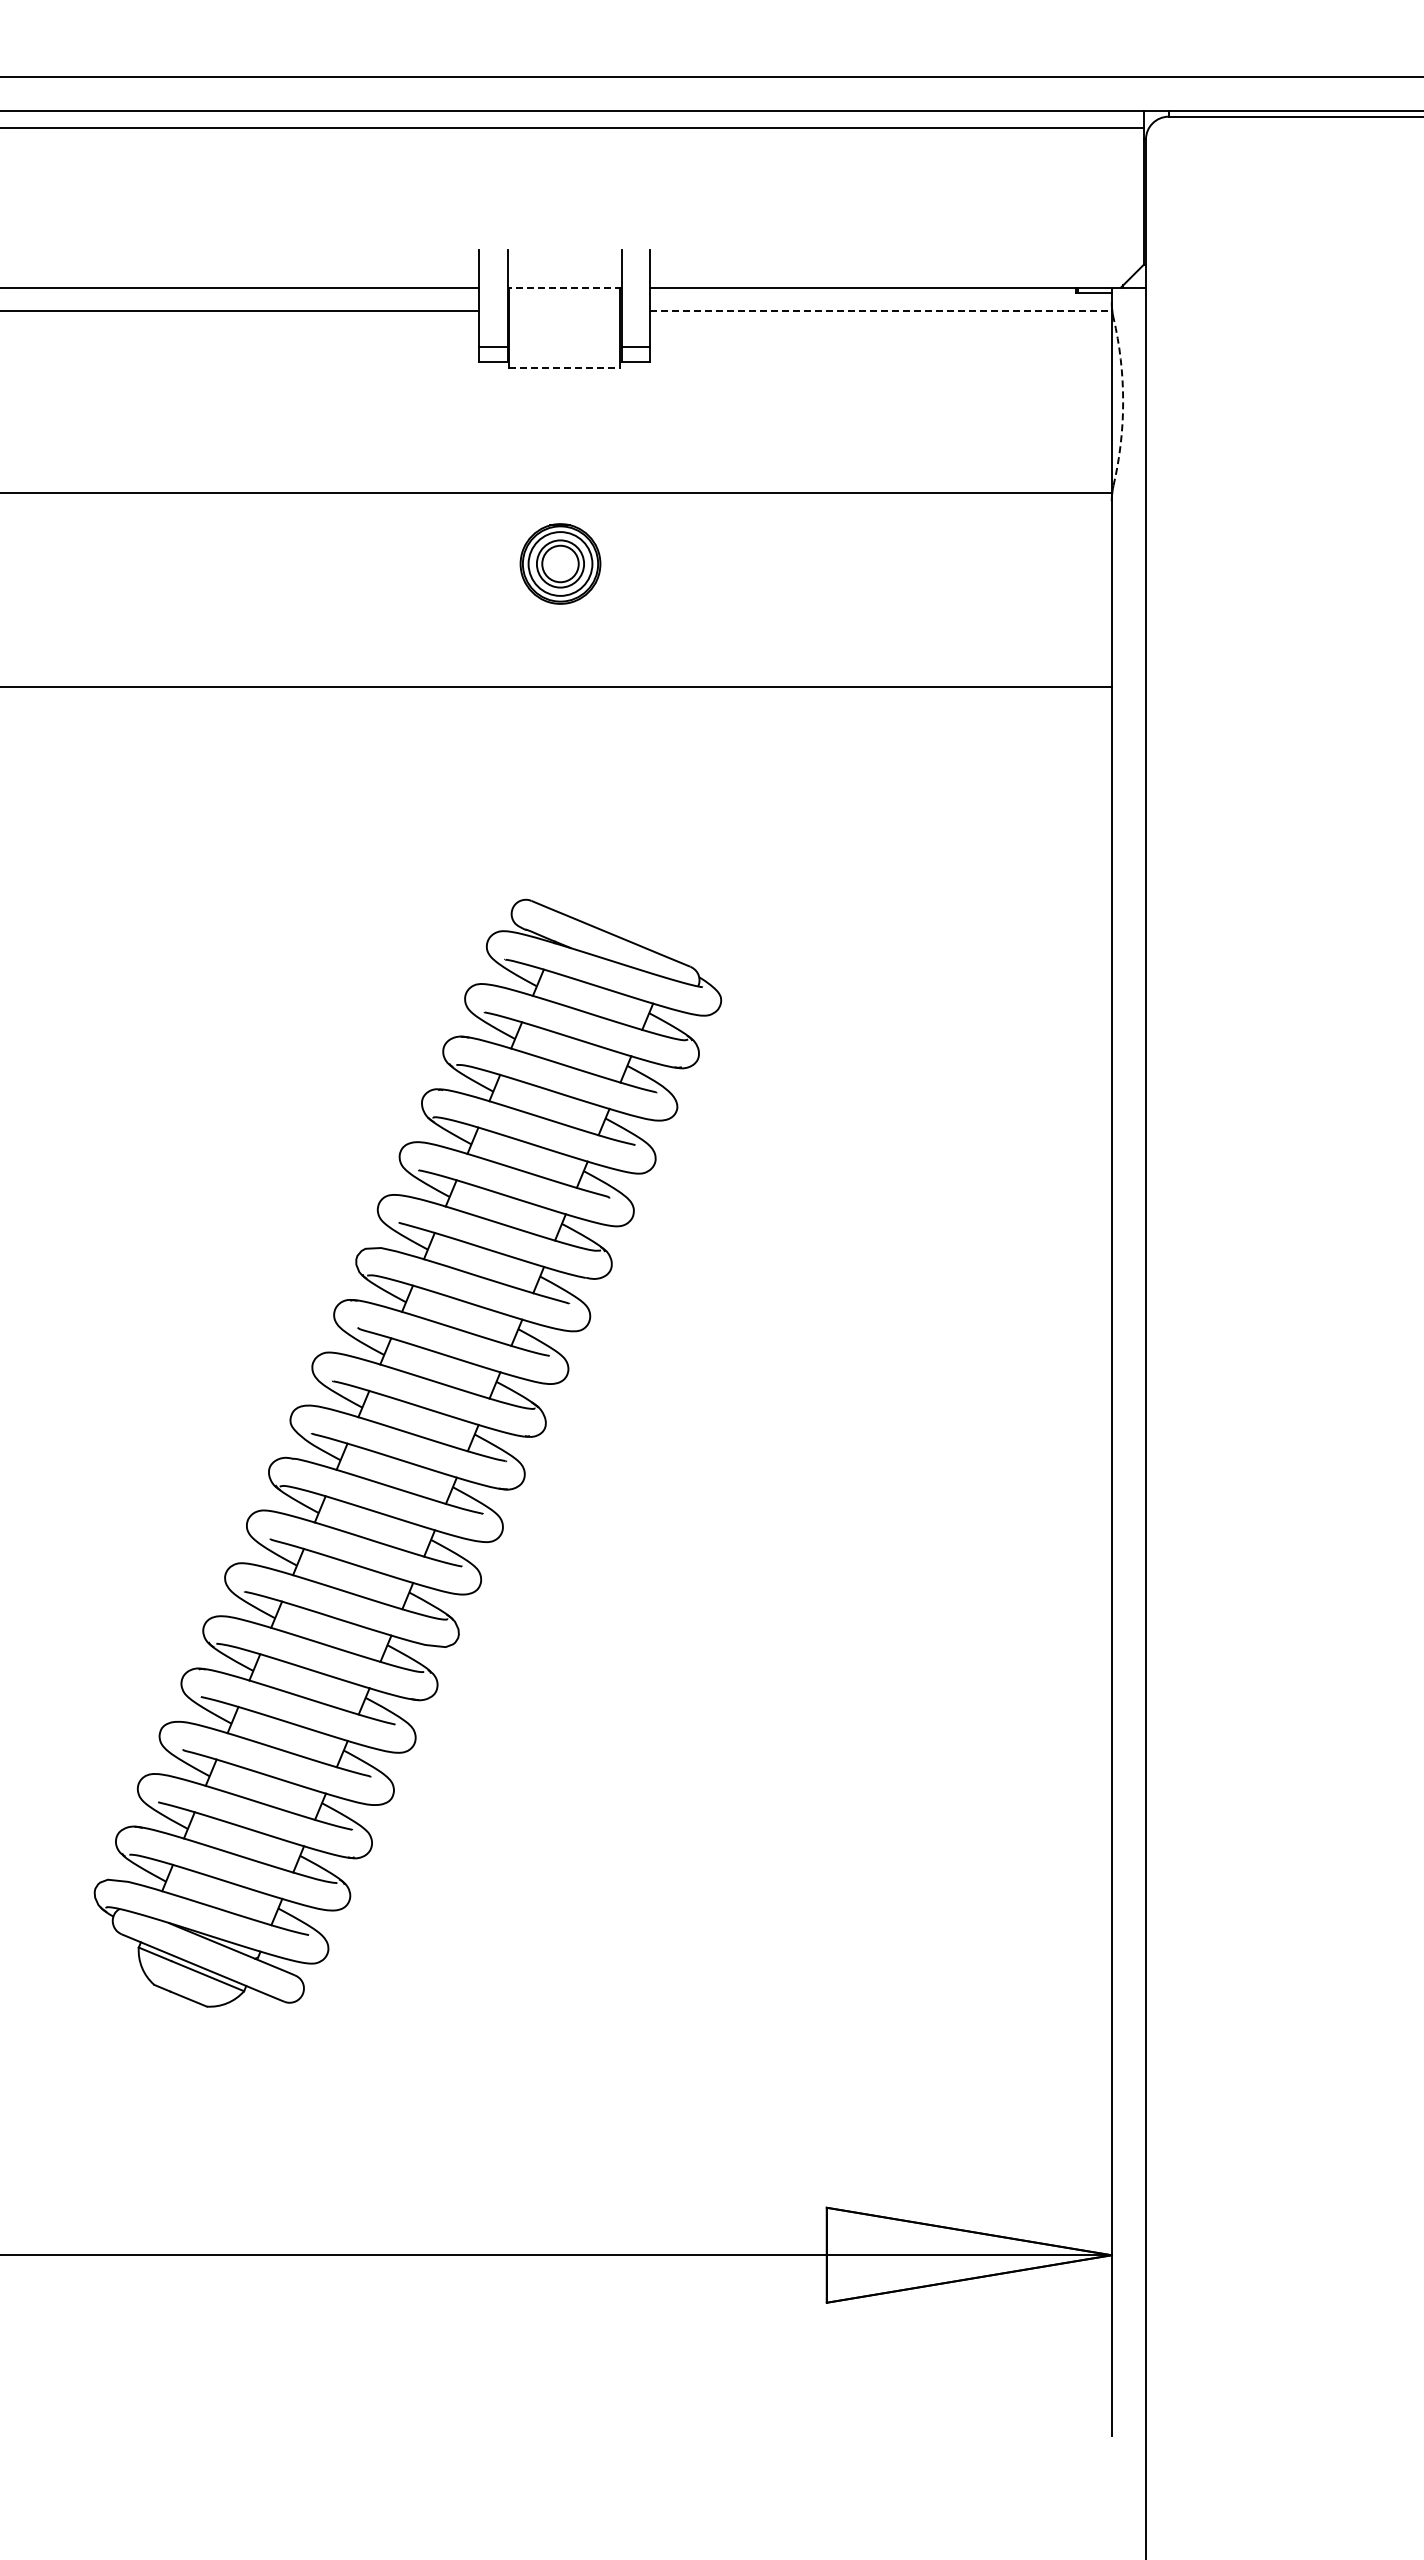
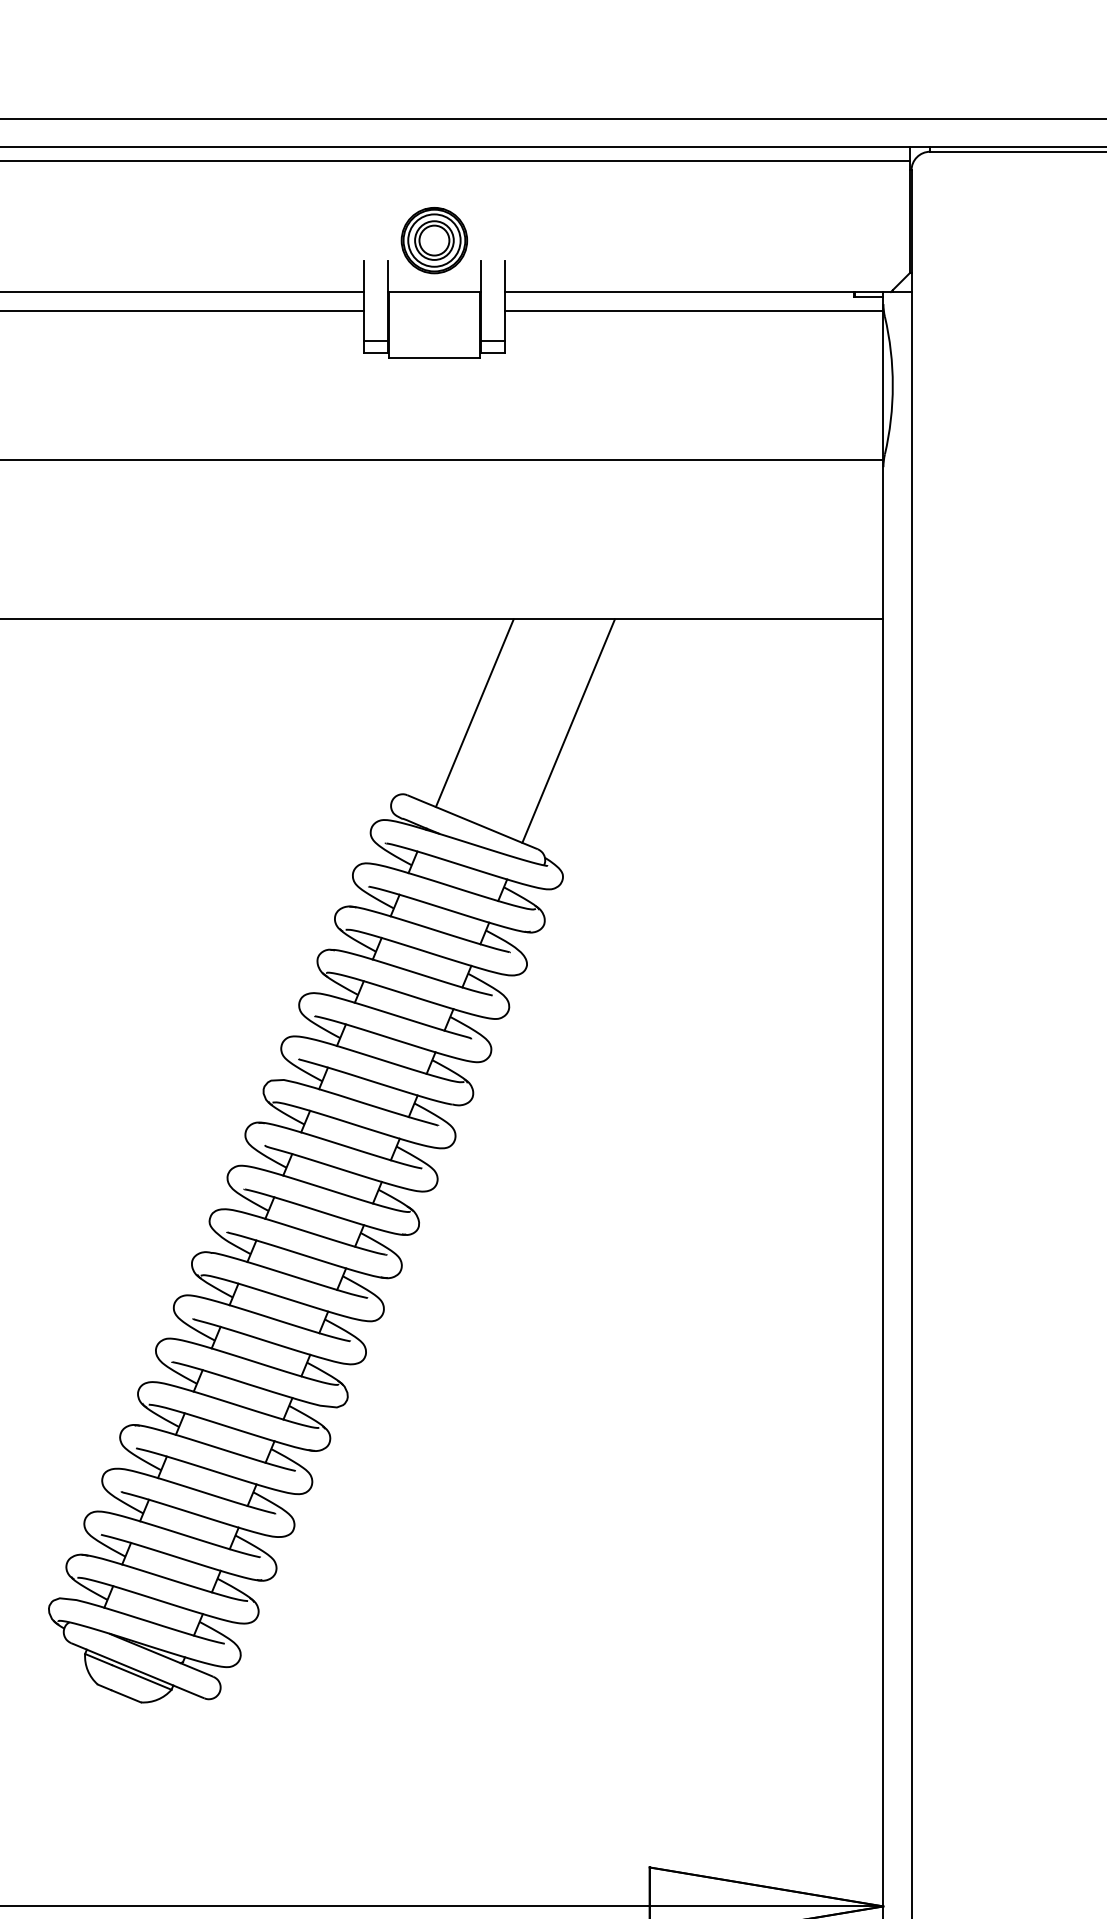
line: (564, 287) -> (434, 291), dashed -> solid
line: (880, 310) -> (693, 310), dashed -> solid
line: (564, 367) -> (434, 357), dashed -> solid
arc: (1123, 401) -> (893, 385), dashed -> solid
part: (560, 563) -> (434, 240), moved
line: (613, 800) -> (474, 712), added
line: (727, 822) -> (568, 730), added

